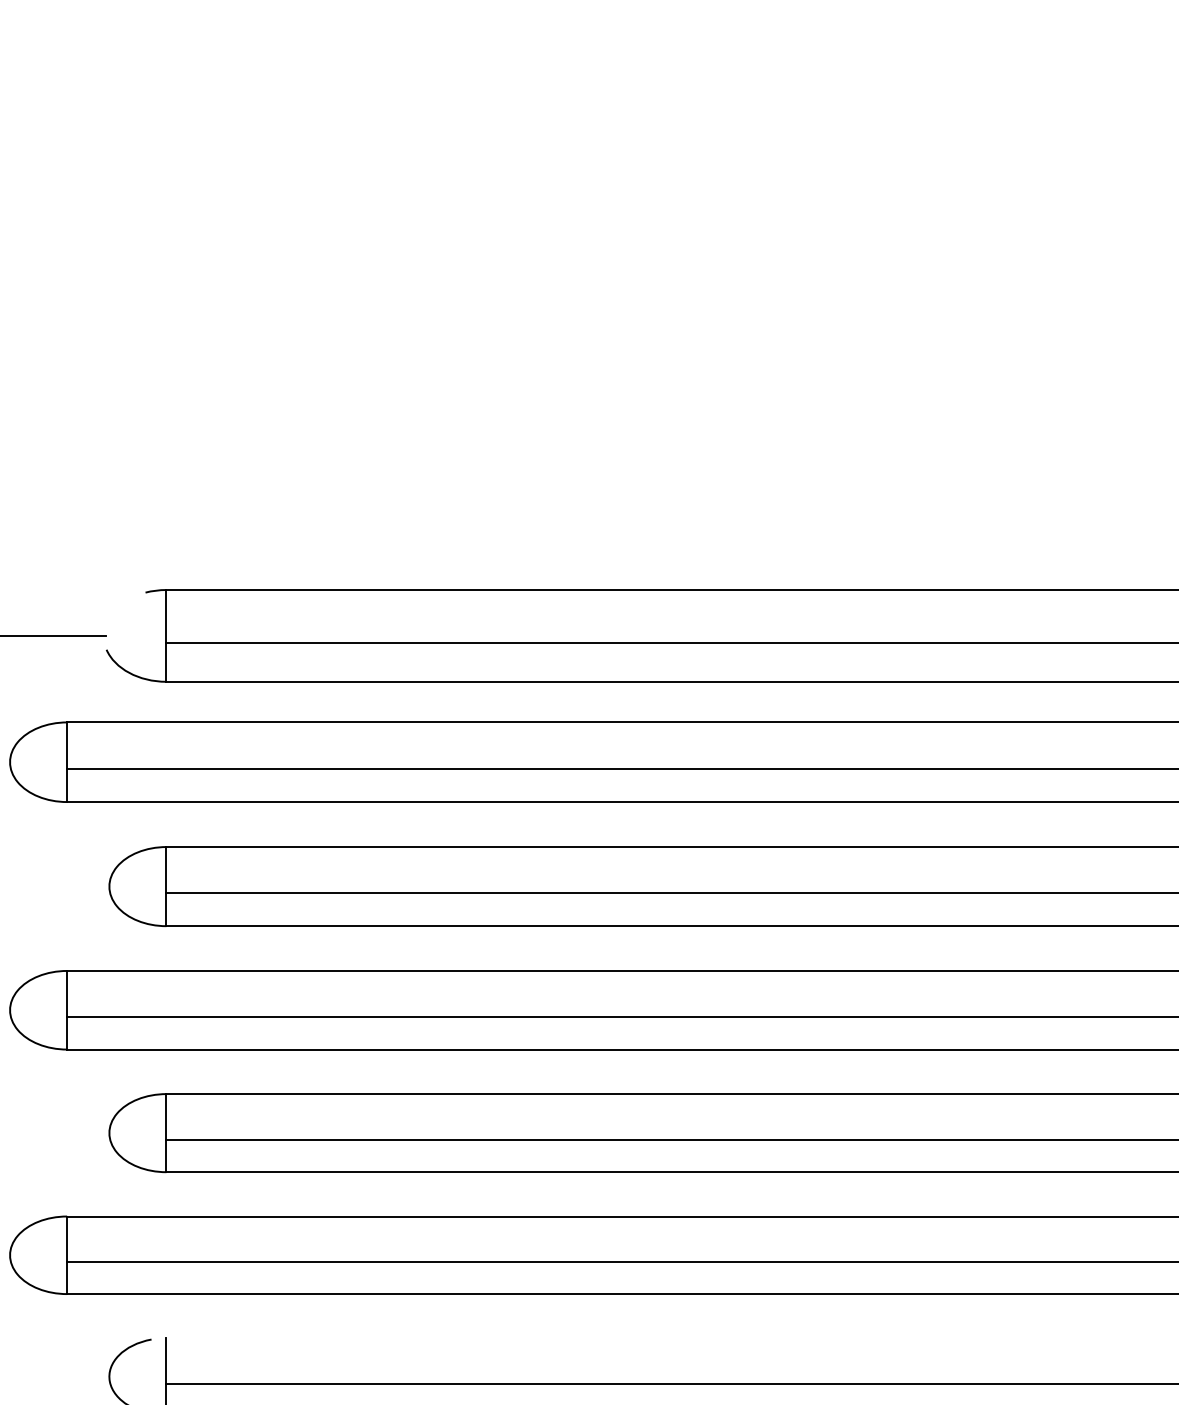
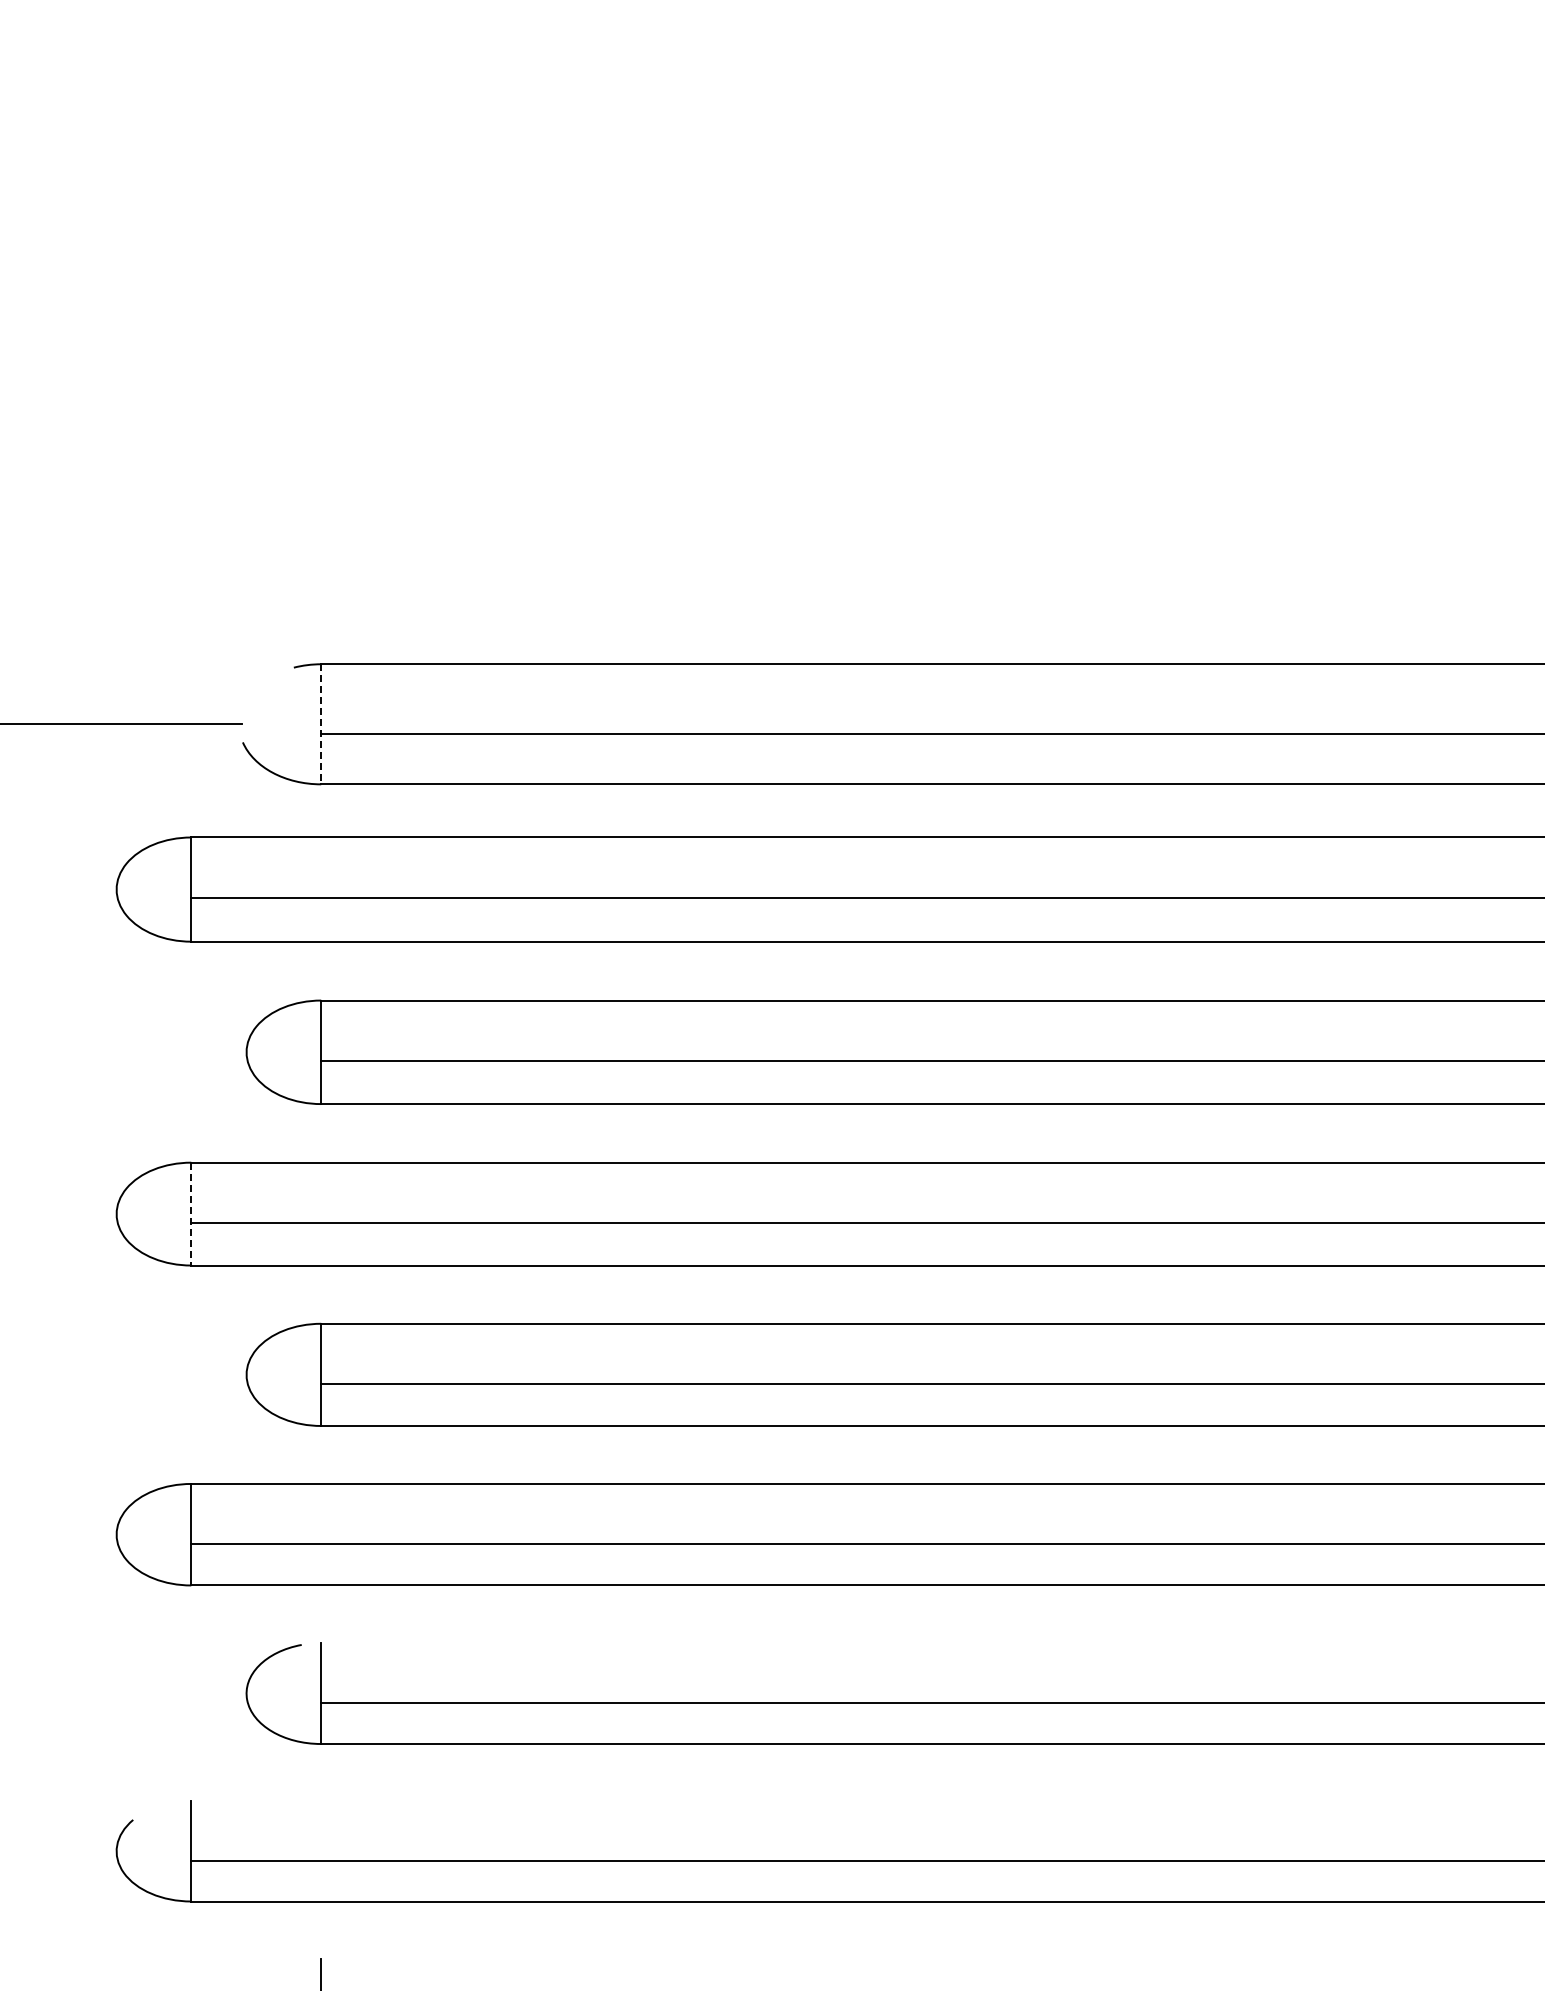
line: (166, 636) -> (321, 724), solid -> dashed
line: (67, 1010) -> (191, 1214), solid -> dashed

